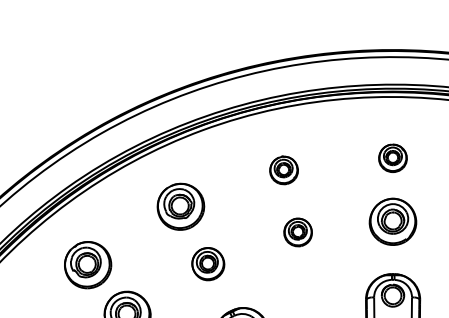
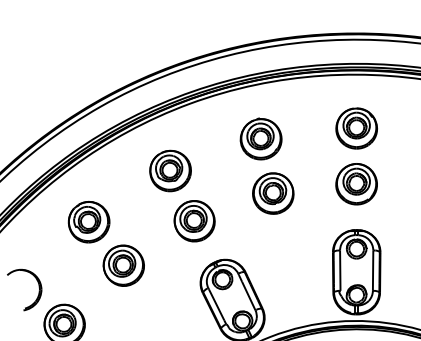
part: (392, 158) -> (356, 128), size x1.67
part: (283, 169) -> (260, 138), size x1.67
part: (298, 232) -> (273, 193), size x1.67
part: (208, 264) -> (194, 221), size x1.43

